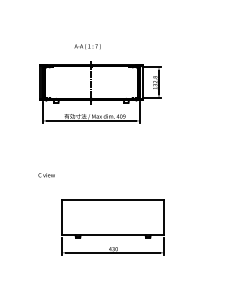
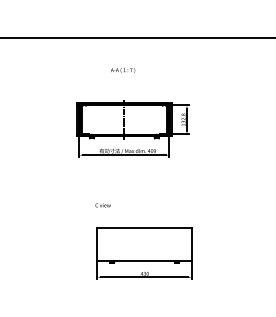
text: (88, 46) -> (123, 70), moved
text: (46, 175) -> (102, 205), moved

